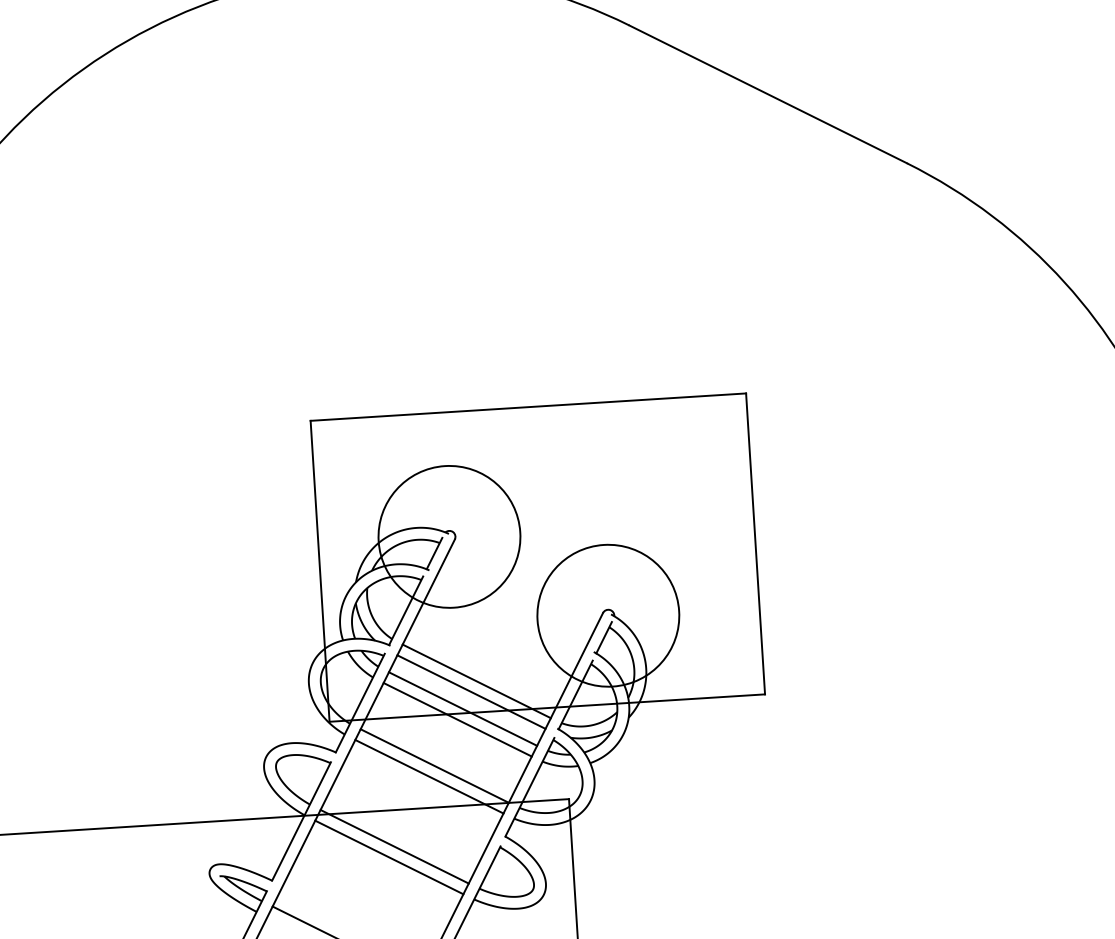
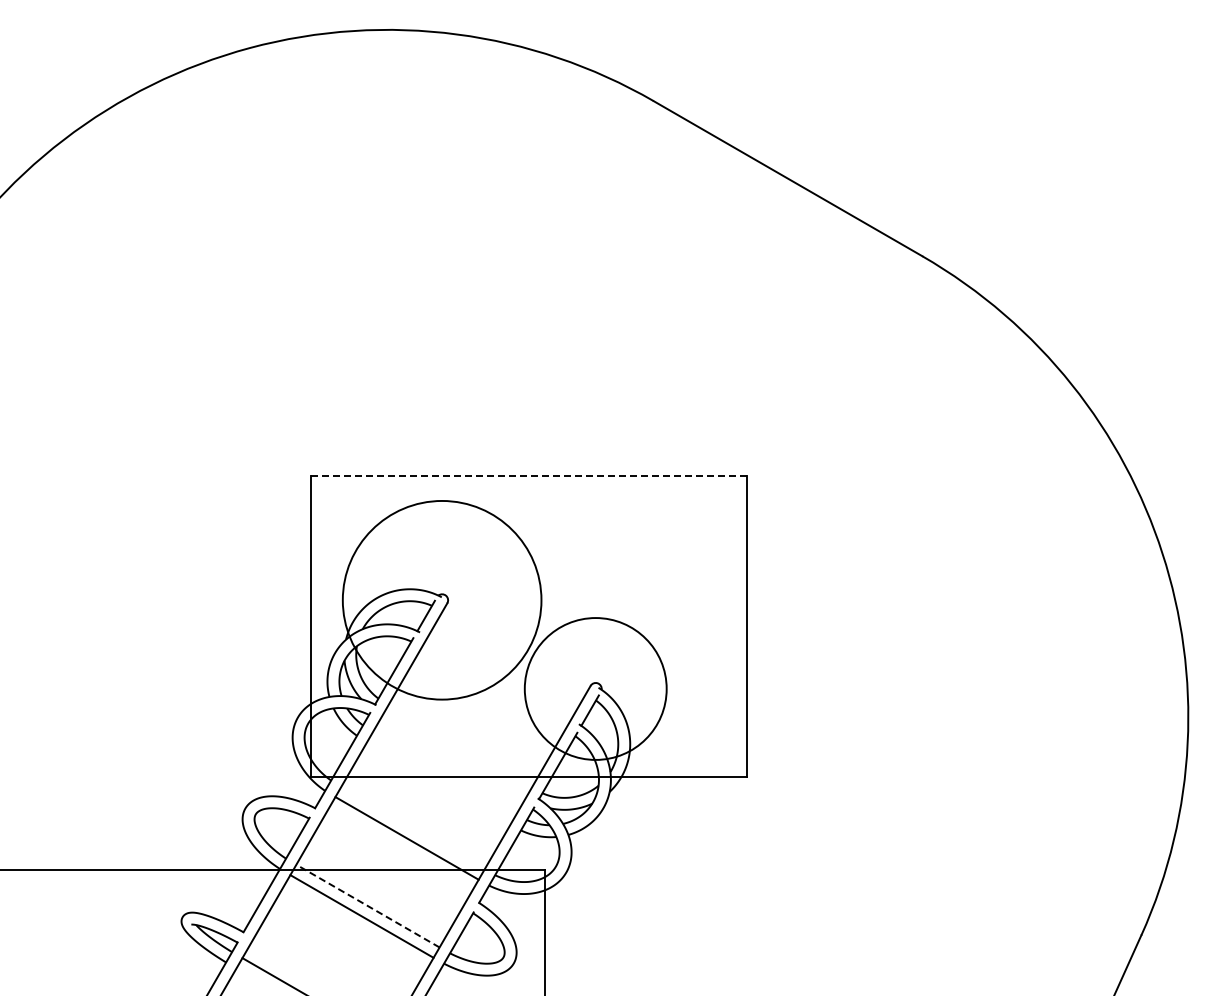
line: (528, 406) -> (529, 475), solid -> dashed
circle: (449, 537) -> (442, 600), size x1.4
line: (475, 680) -> (459, 745), removed
line: (470, 692) -> (453, 756), removed
line: (462, 708) -> (444, 772), removed
line: (457, 718) -> (438, 782), removed
line: (434, 765) -> (412, 827), removed
line: (395, 847) -> (368, 906), solid -> dashed

